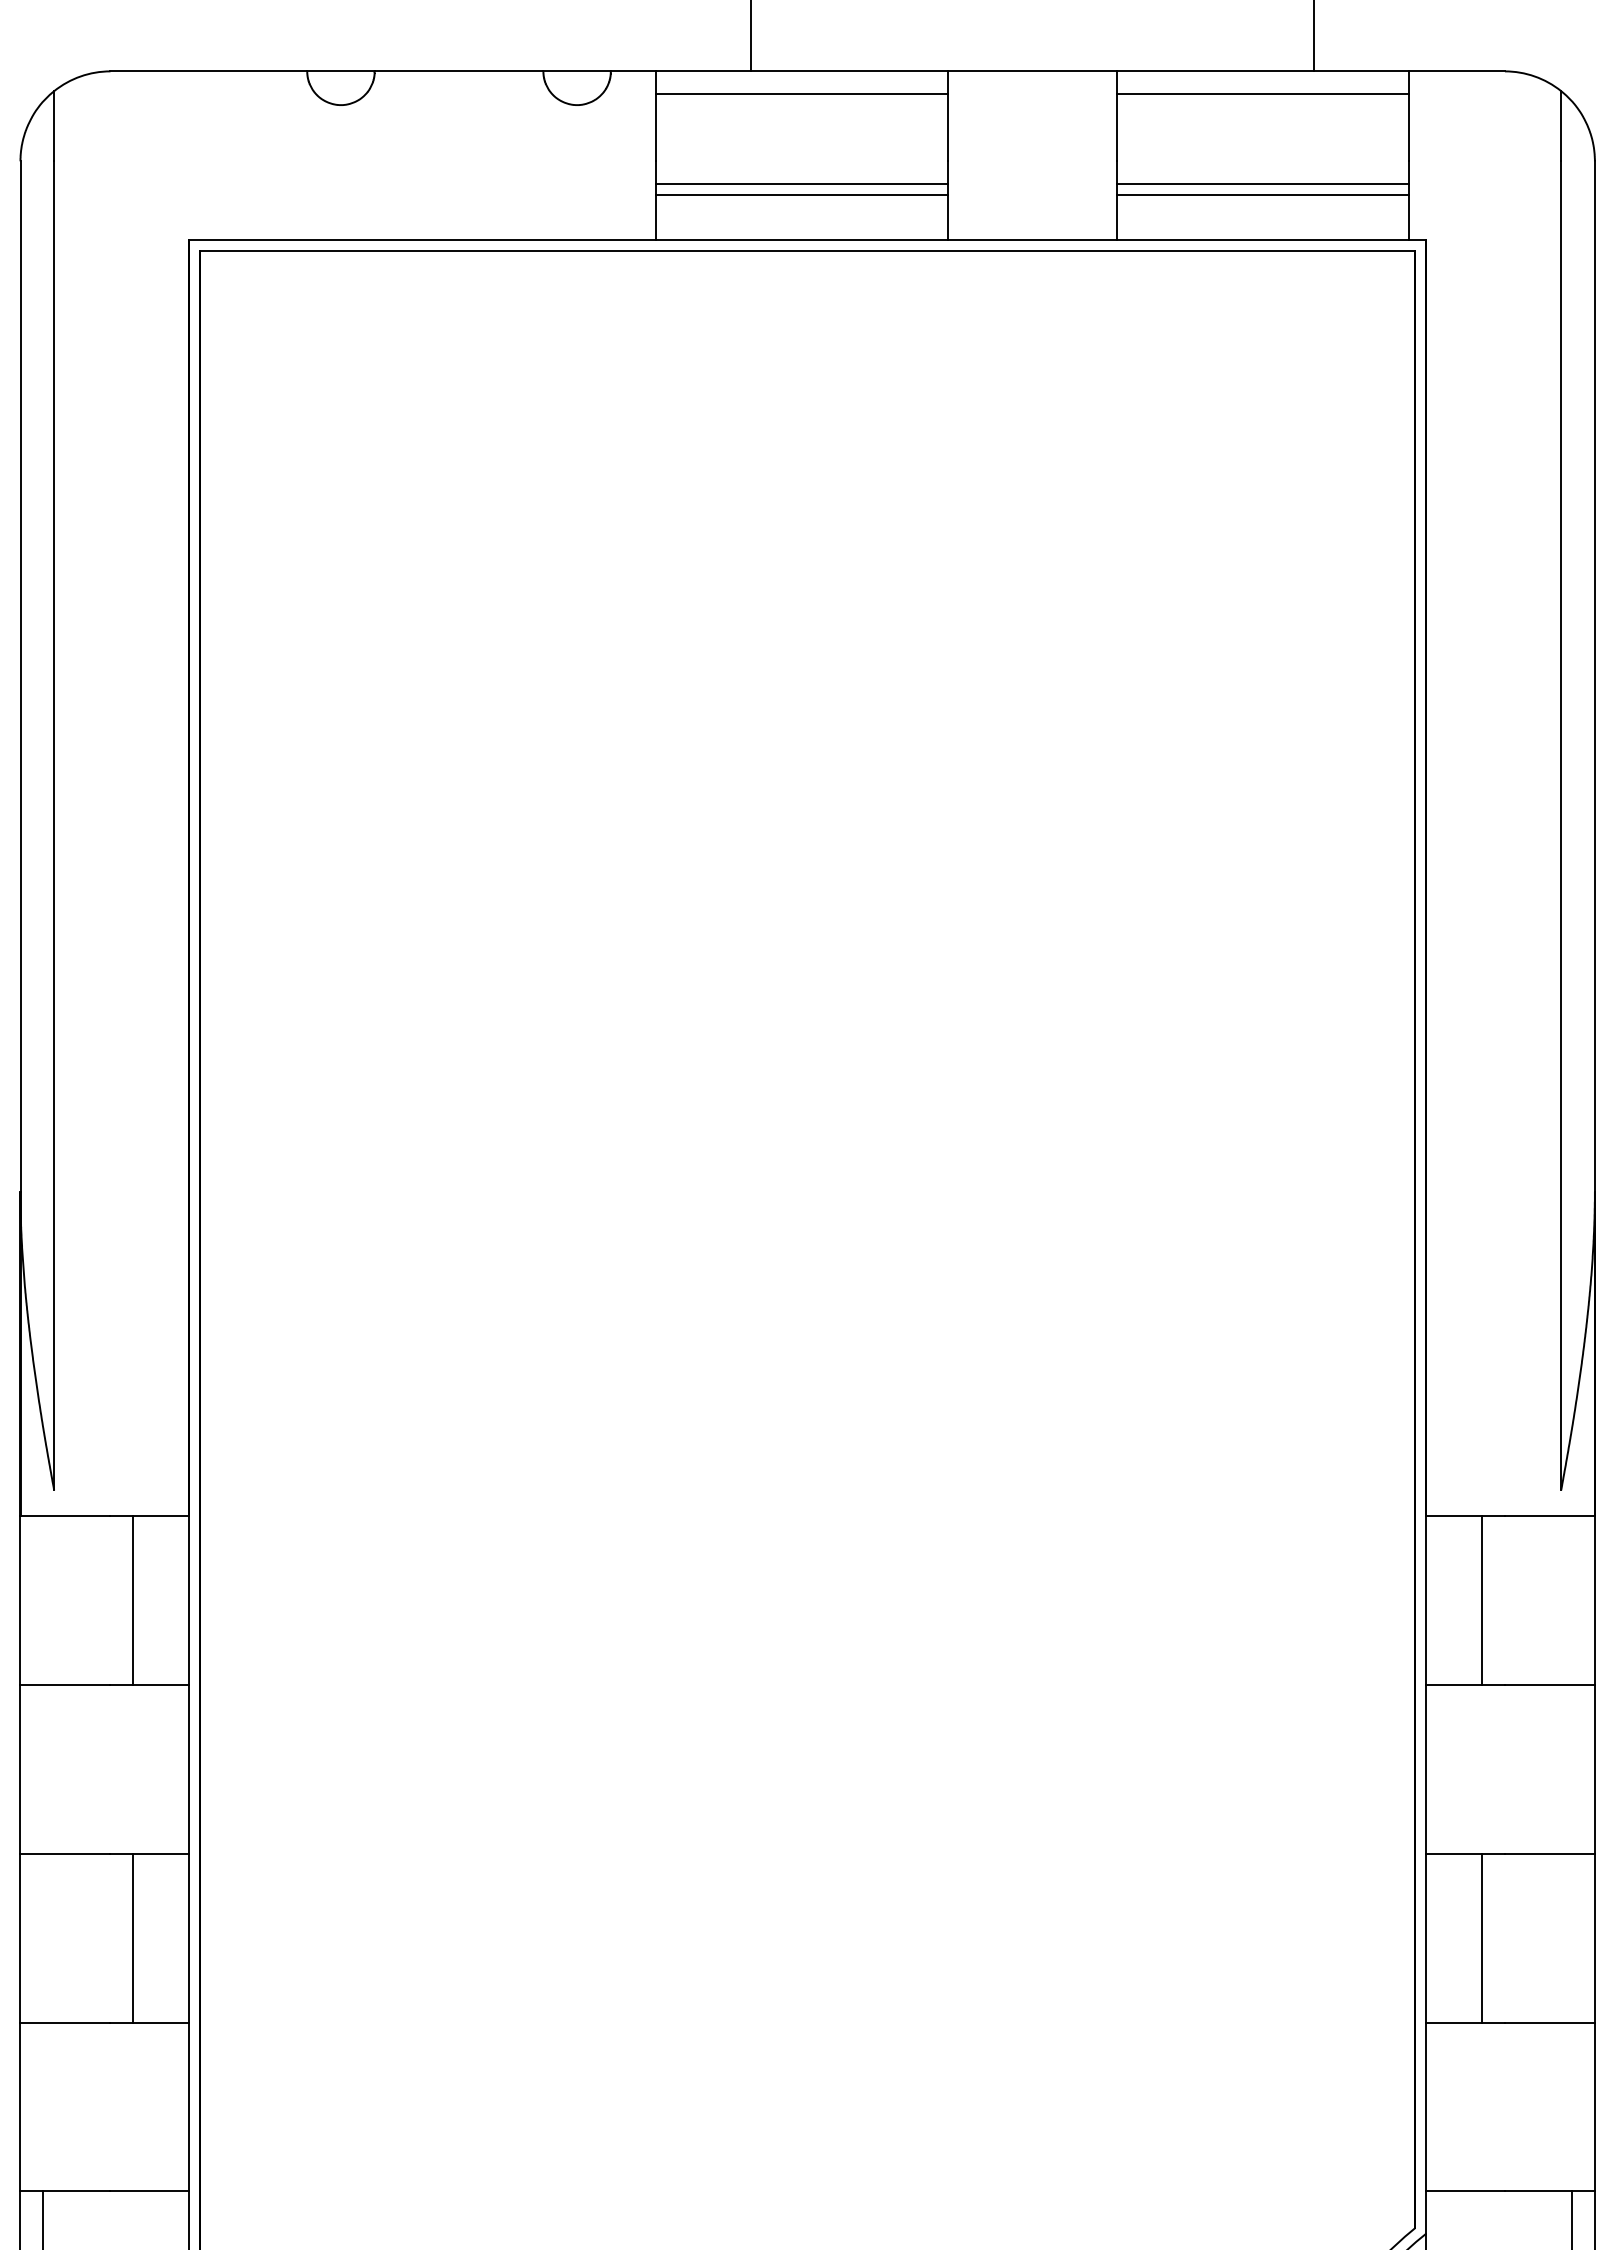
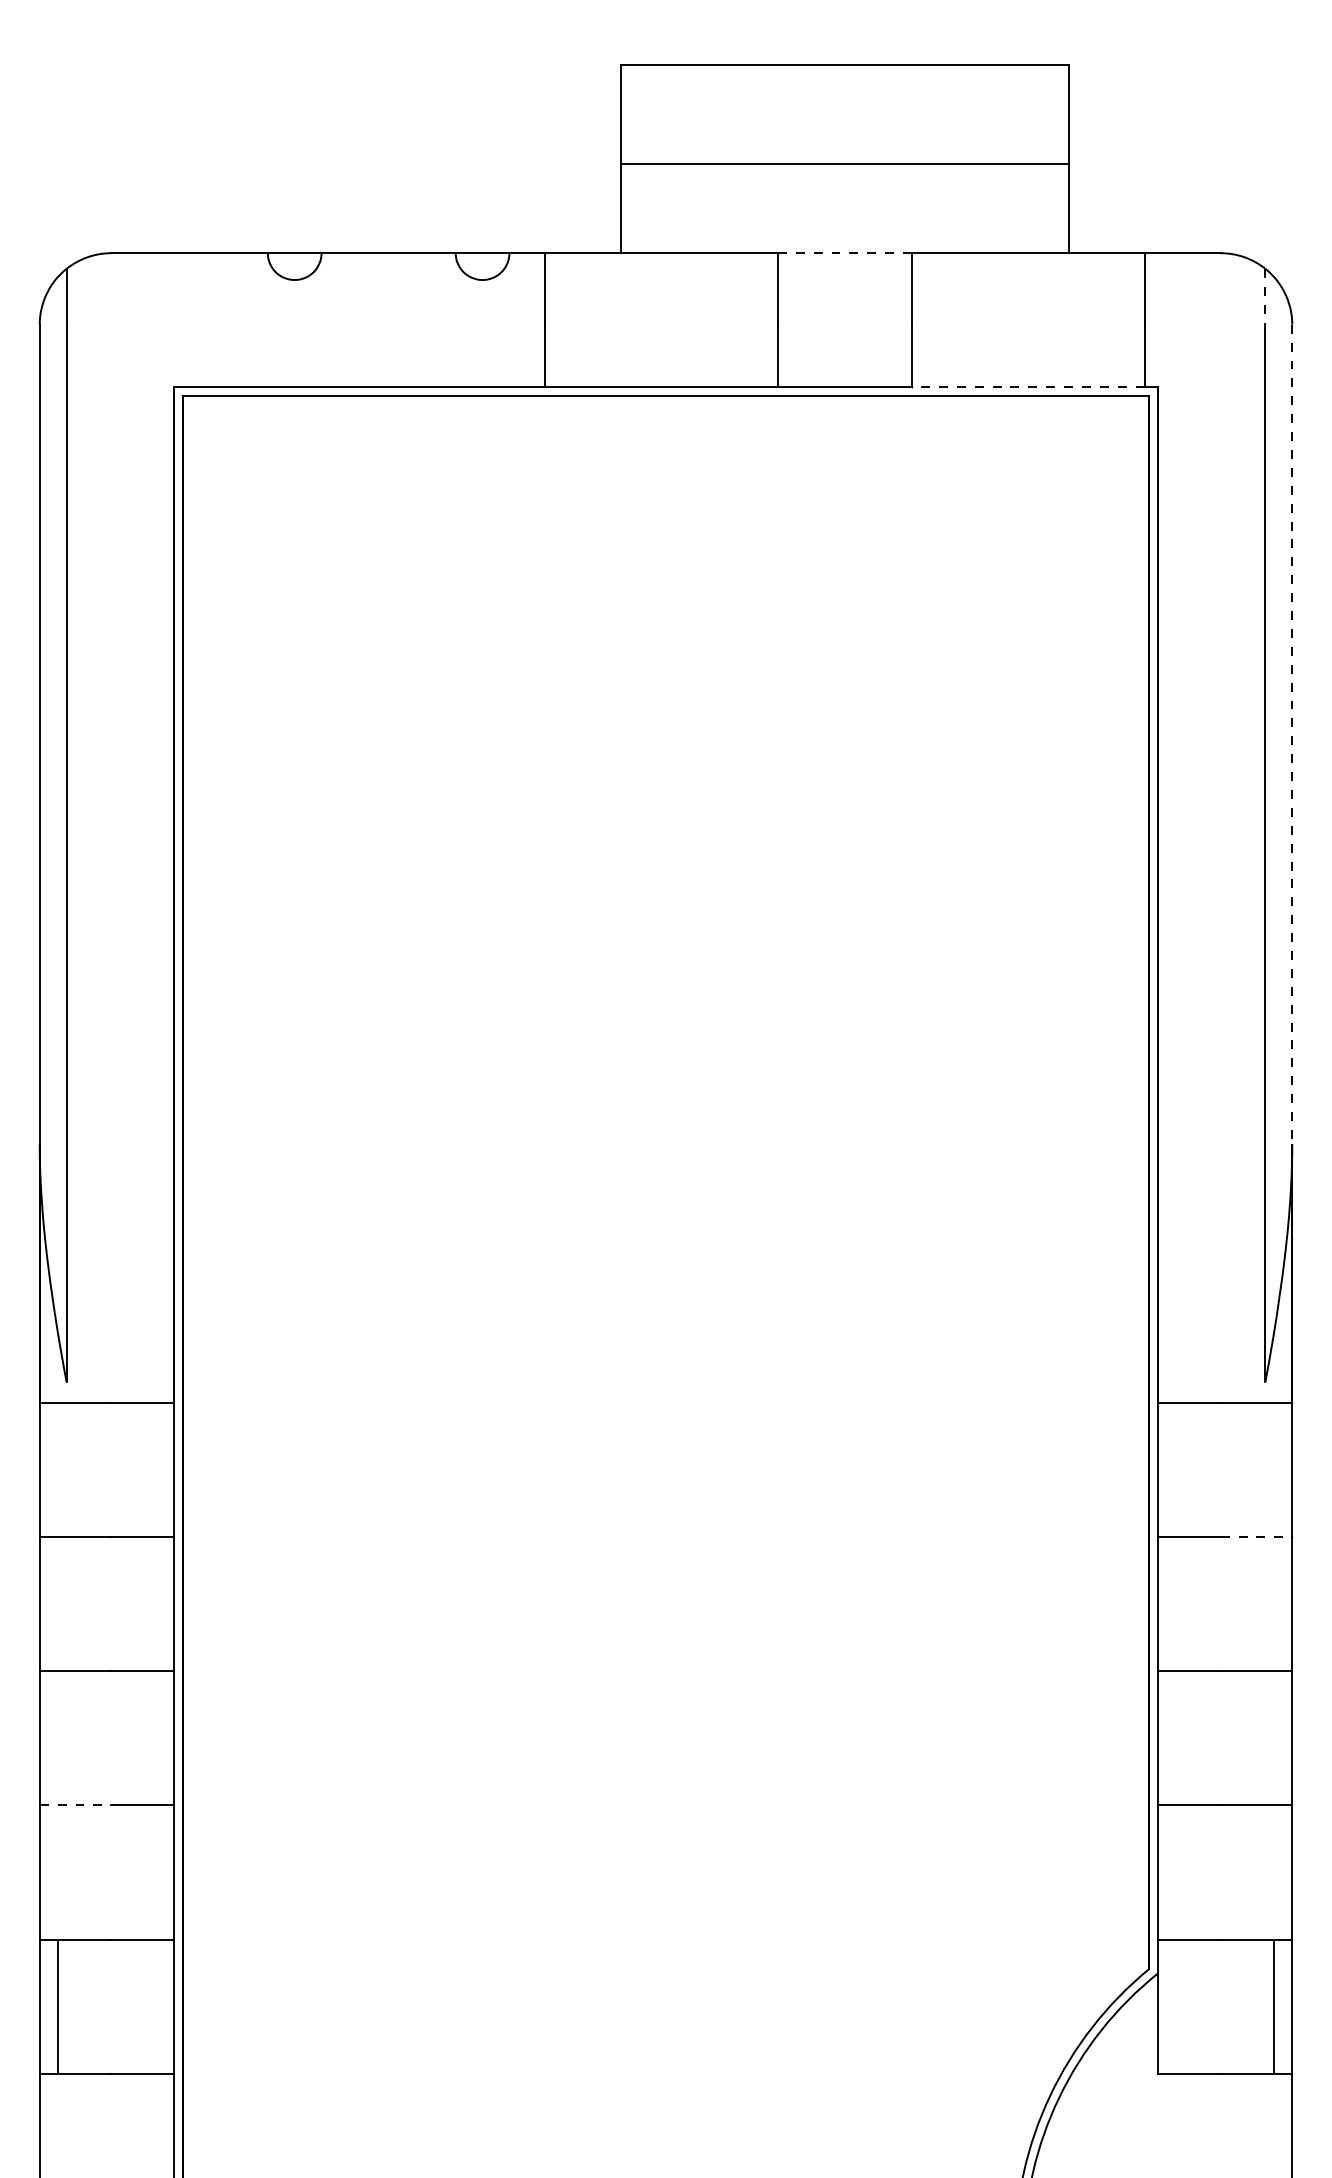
line: (1033, 71) -> (845, 253), solid -> dashed
line: (802, 94) -> (661, 271), removed
line: (1263, 94) -> (1028, 271), removed
line: (1561, 125) -> (1265, 296), solid -> dashed
line: (802, 183) -> (661, 342), removed
line: (1263, 183) -> (1028, 342), removed
line: (802, 194) -> (661, 351), removed
line: (1263, 194) -> (1028, 351), removed
line: (1262, 240) -> (1027, 387), solid -> dashed
line: (1595, 676) -> (1292, 734), solid -> dashed
line: (133, 1600) -> (129, 1469), removed
line: (1482, 1600) -> (1202, 1469), removed
line: (1549, 1685) -> (1256, 1537), solid -> dashed
line: (133, 1938) -> (129, 1738), removed
line: (1482, 1938) -> (1202, 1738), removed
line: (65, 2022) -> (75, 1805), solid -> dashed

